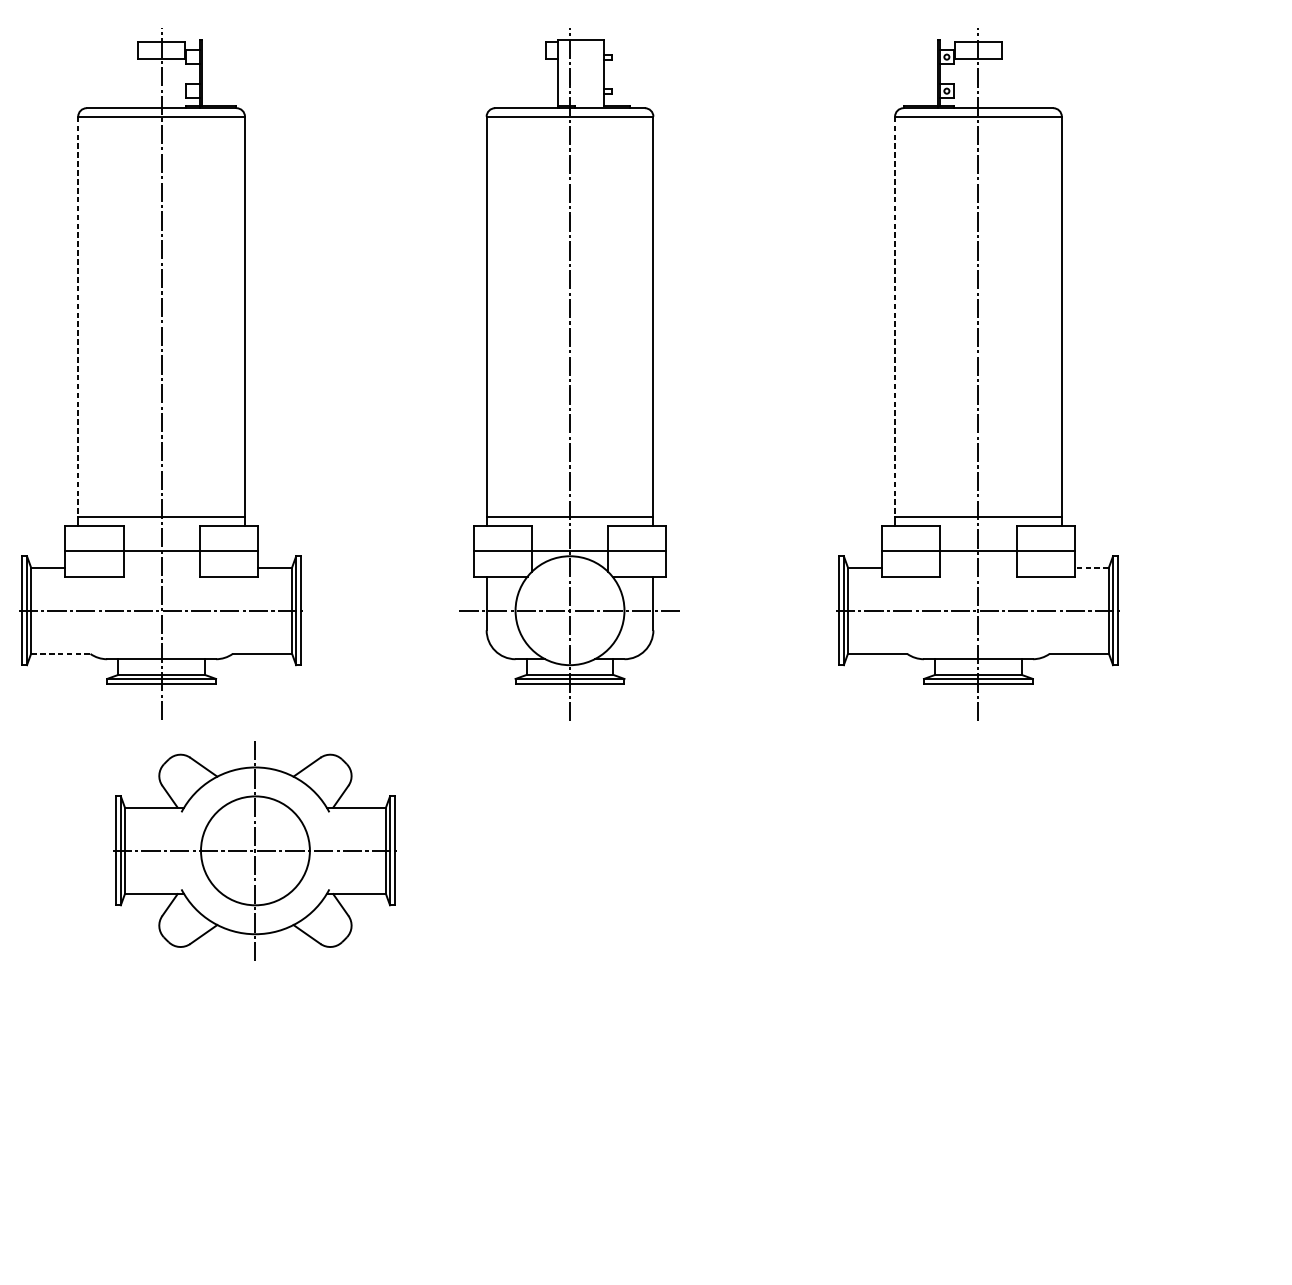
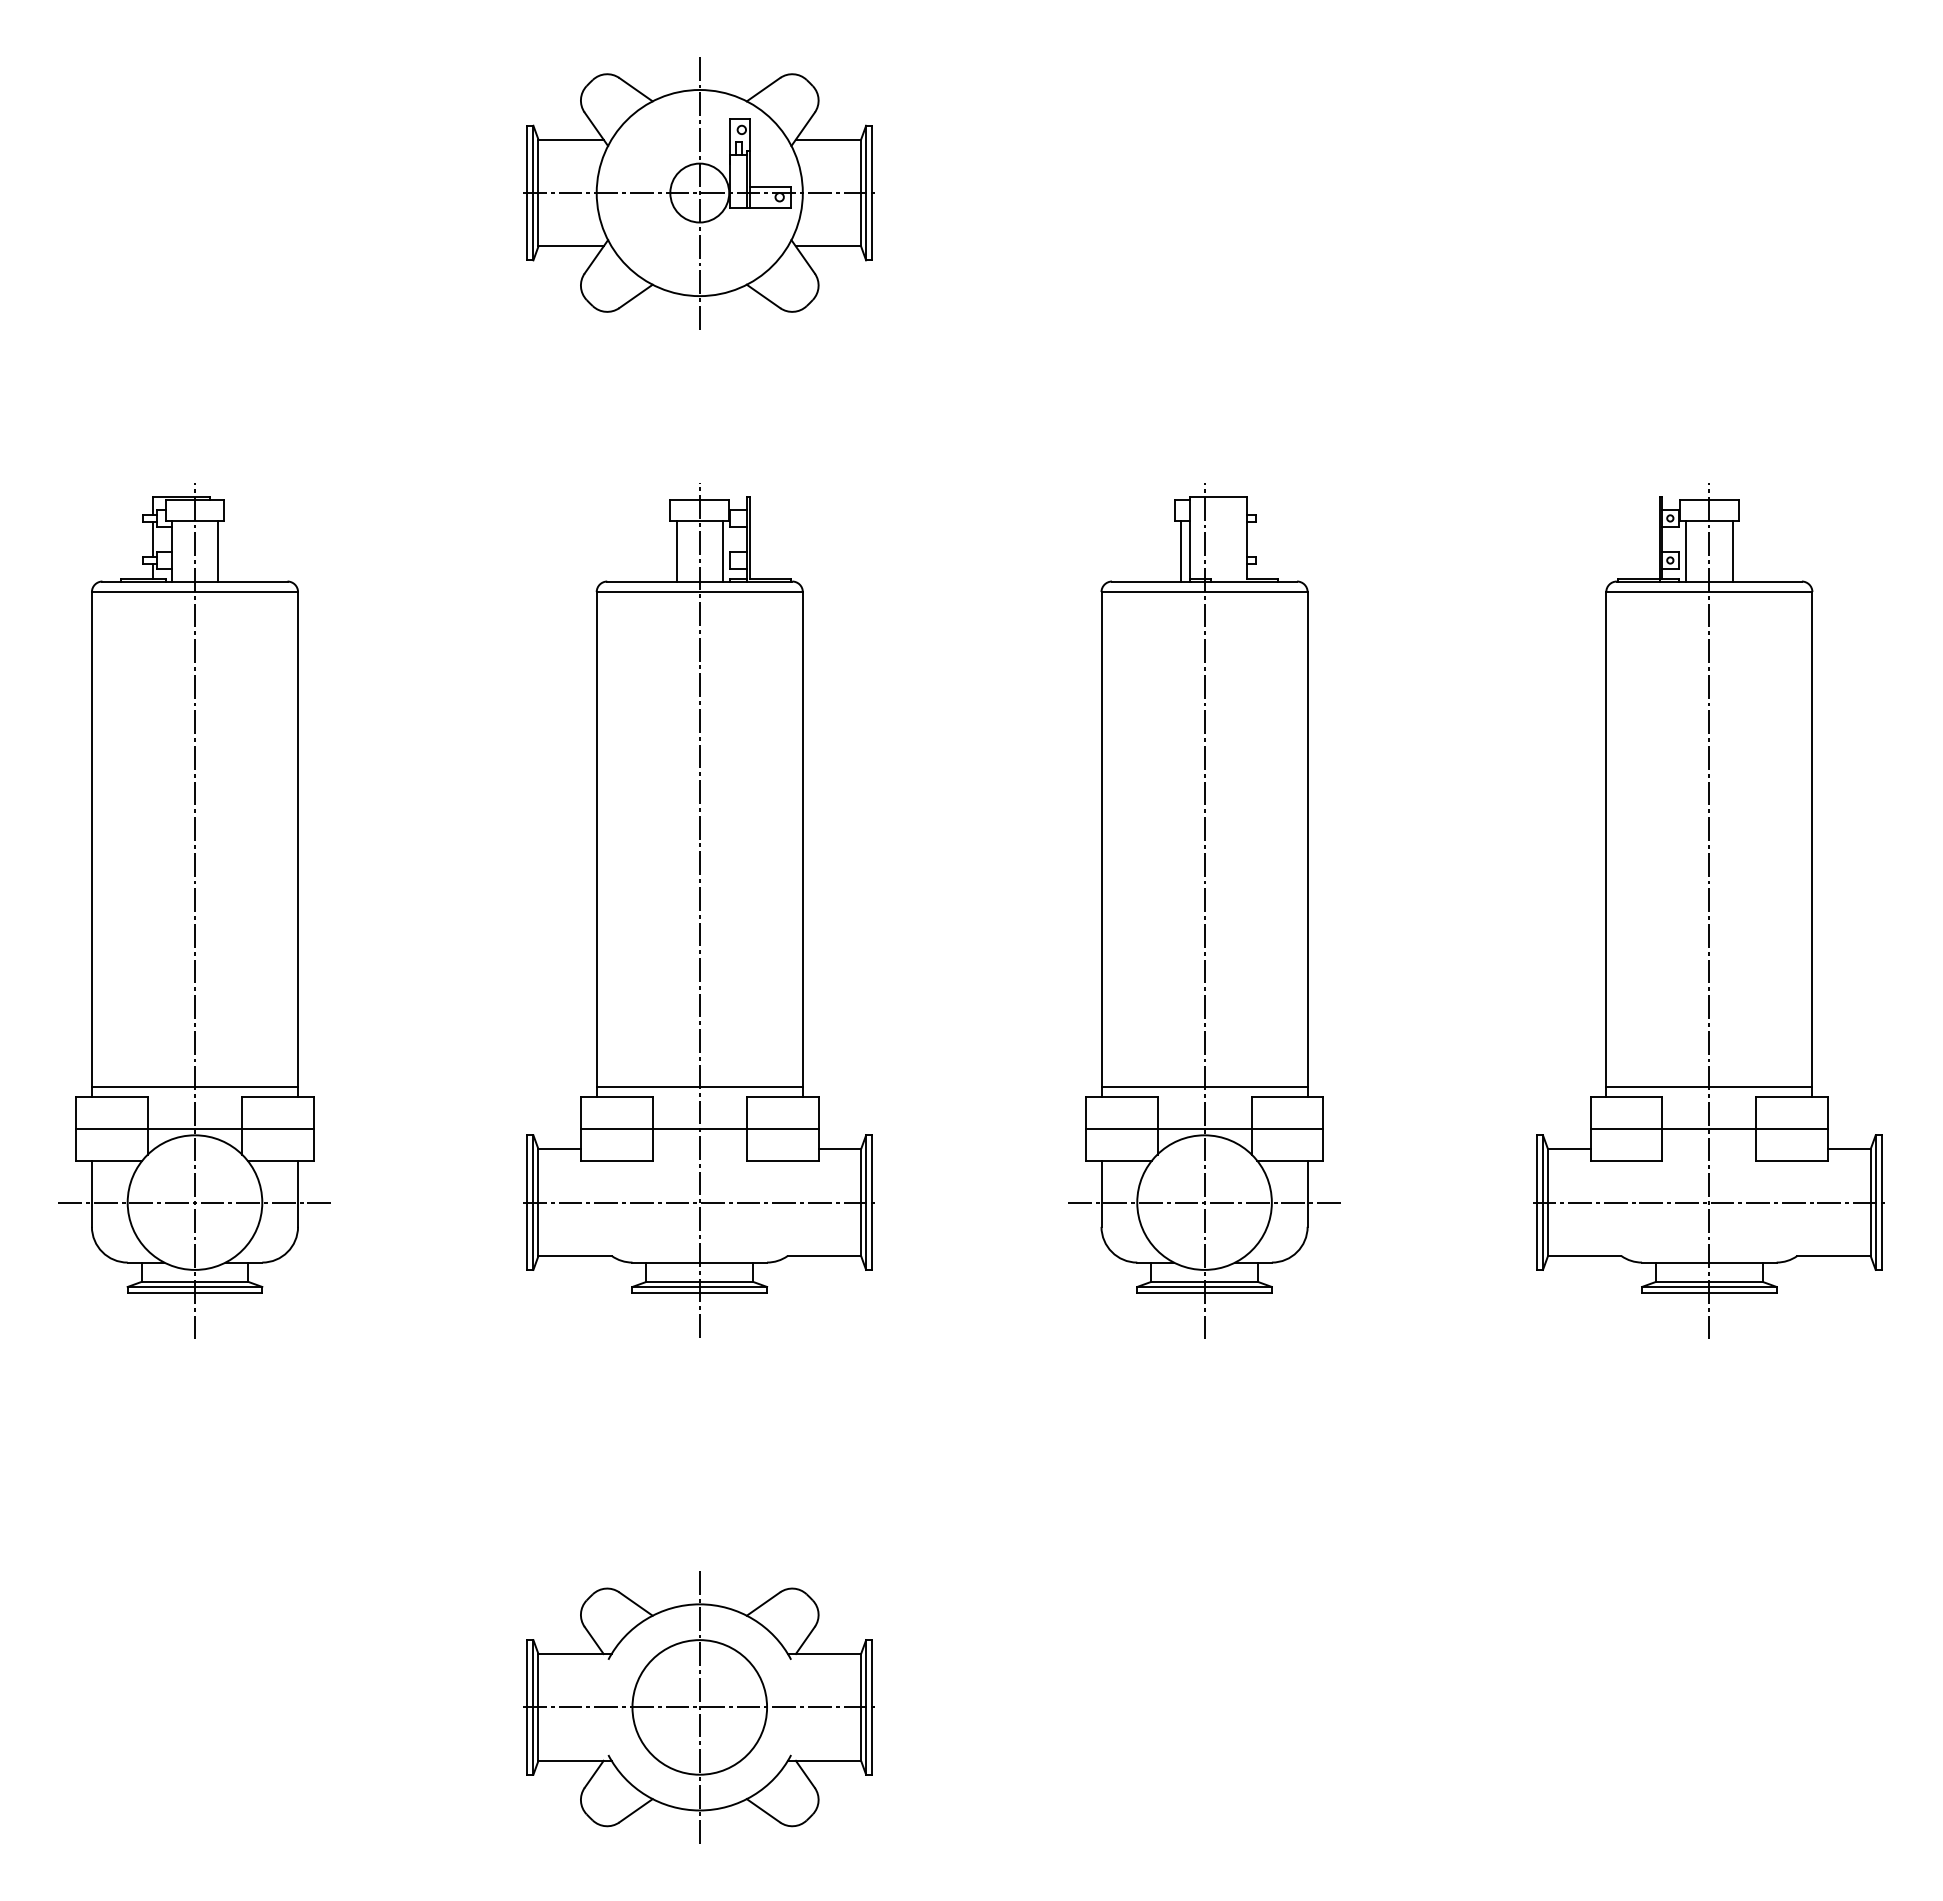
line: (142, 83) -> (676, 550), added
line: (179, 83) -> (722, 550), added
line: (551, 83) -> (1181, 550), added
line: (959, 83) -> (1686, 550), added
line: (997, 83) -> (1732, 550), added
line: (78, 317) -> (596, 840), dashed -> solid
line: (895, 317) -> (1606, 840), dashed -> solid
line: (1091, 567) -> (1848, 1149), dashed -> solid
line: (61, 654) -> (575, 1256), dashed -> solid
part: (254, 850) -> (698, 1707), moved

